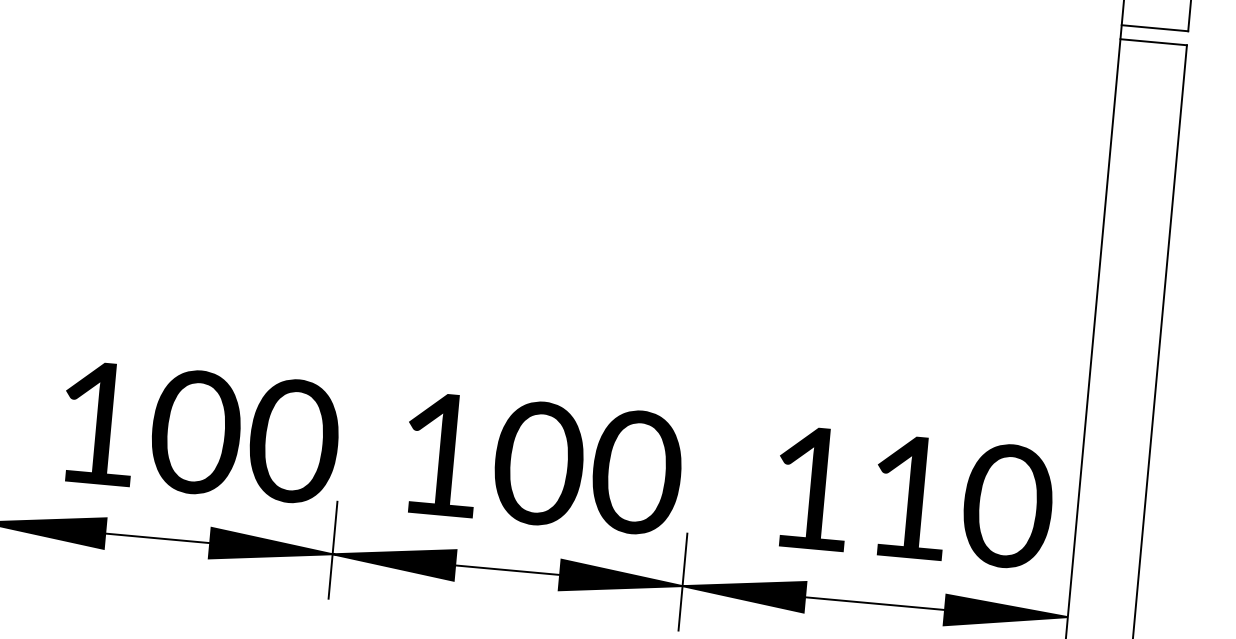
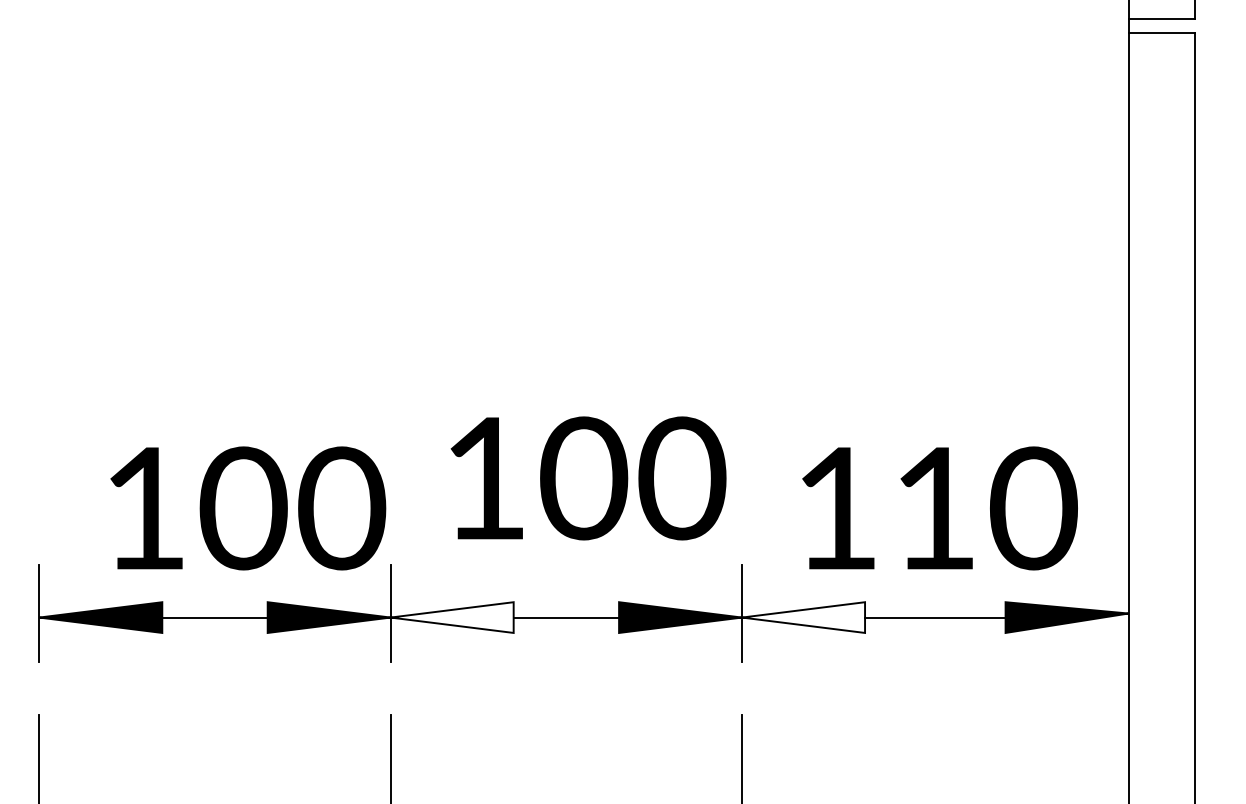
text: (543, 463) -> (588, 478), moved
text: (913, 497) -> (939, 508), moved
fill: (393, 559) -> (451, 617), removed
fill: (743, 591) -> (803, 617), removed

